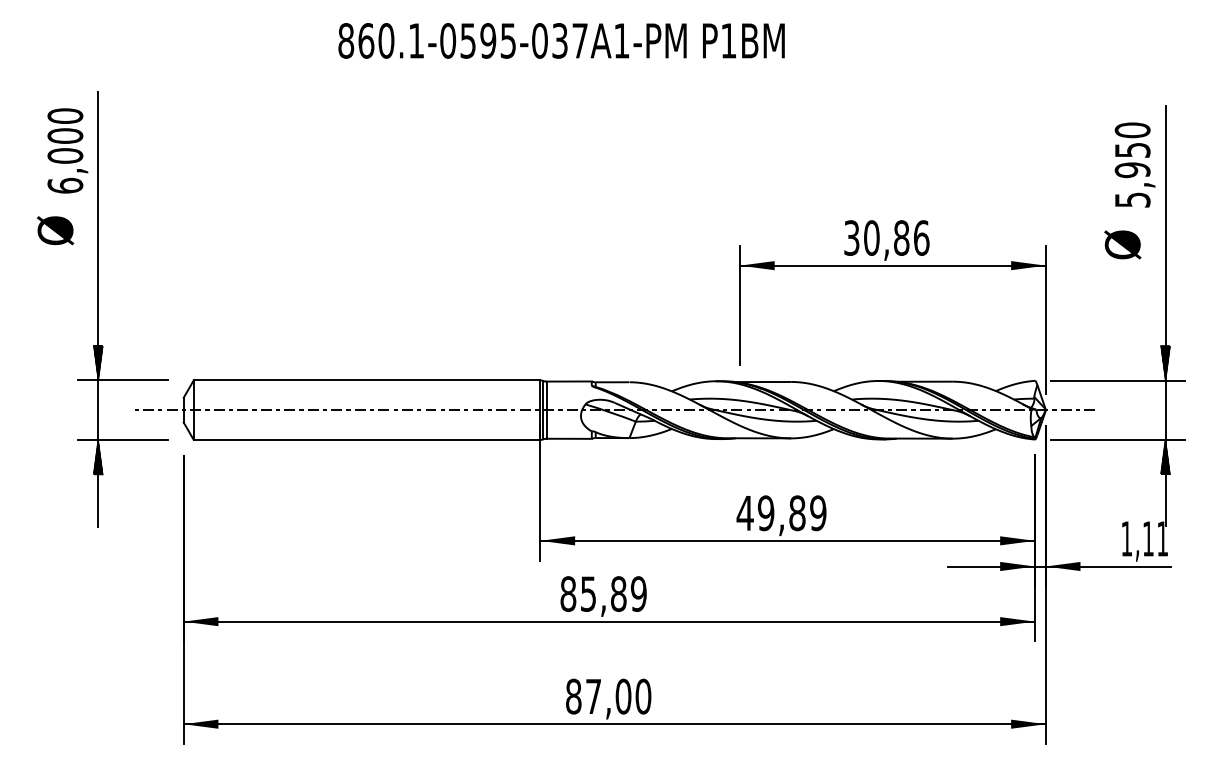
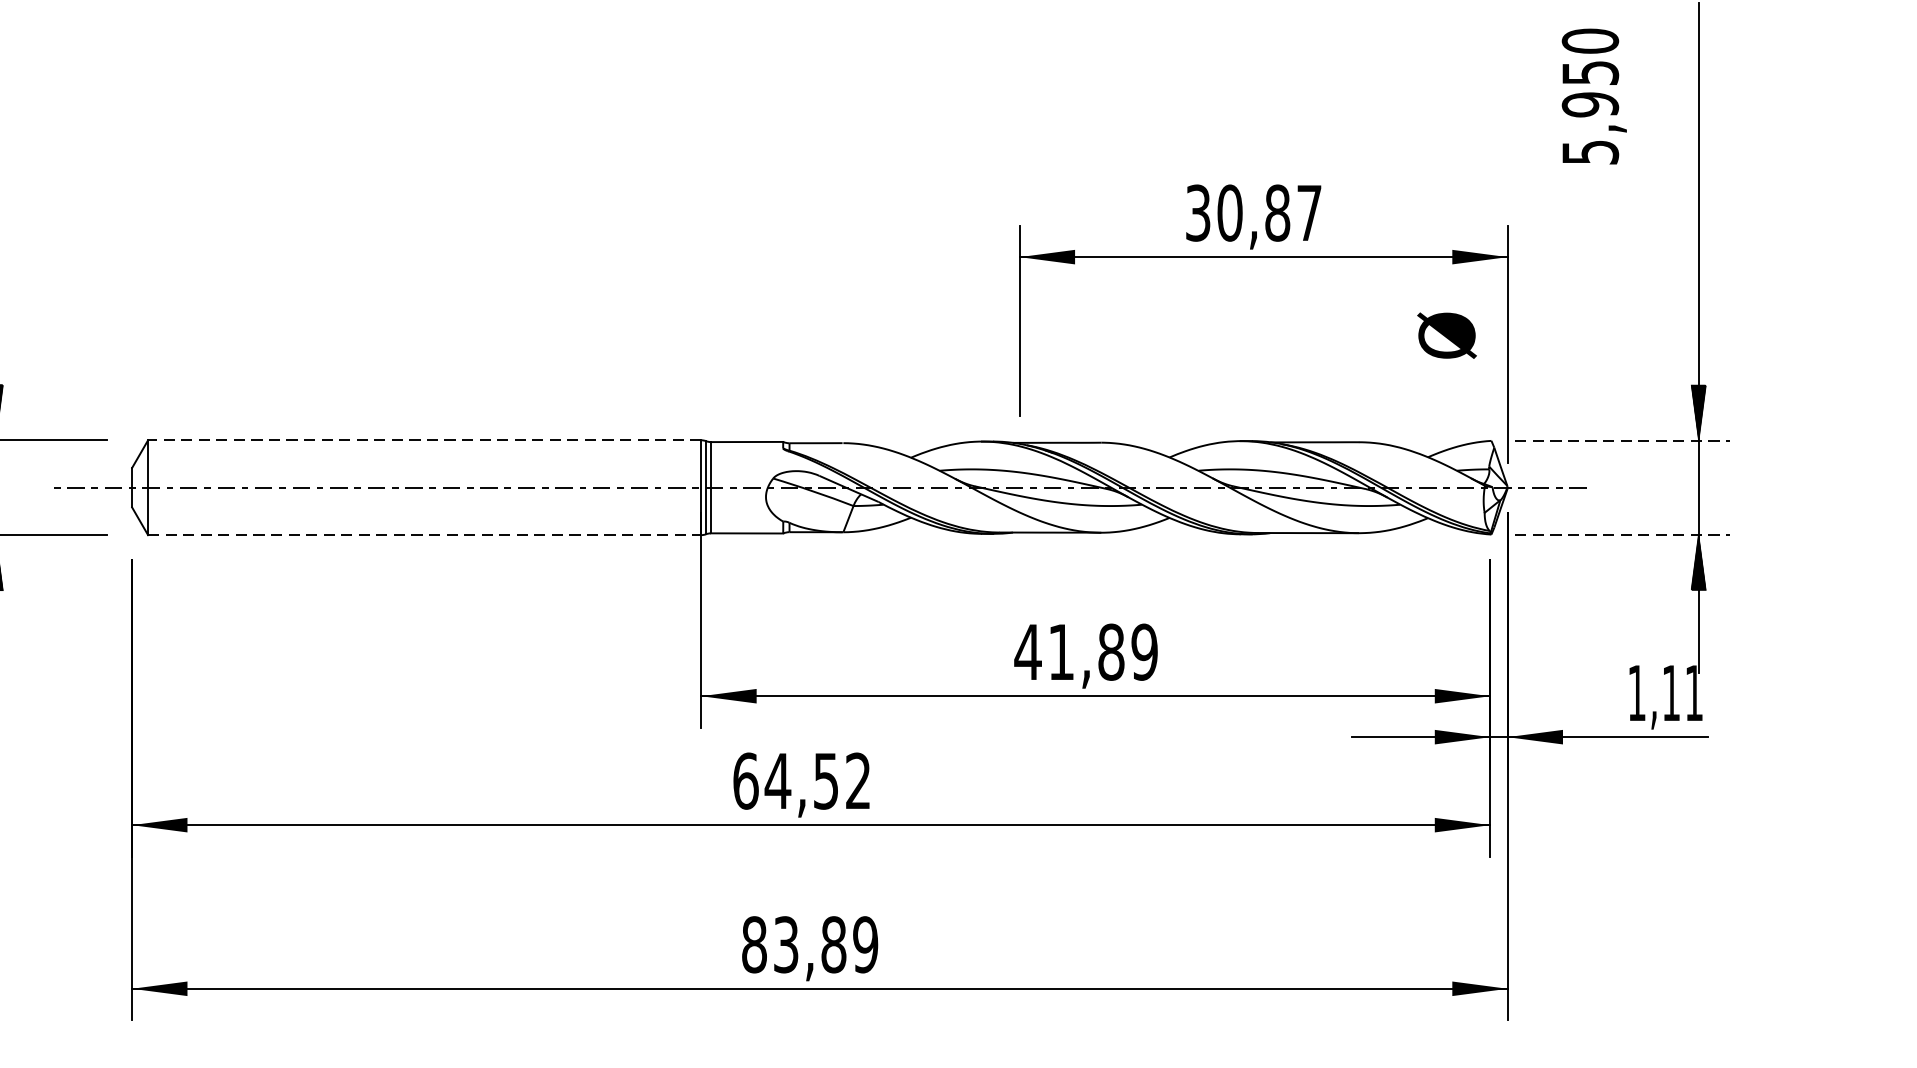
text: (1134, 164) -> (1593, 95), moved
text: (921, 237) -> (1309, 212), 30,86 -> 30,87
text: (1122, 244) -> (1446, 335), moved
line: (366, 380) -> (423, 440), solid -> dashed
line: (1118, 380) -> (1623, 440), solid -> dashed
line: (367, 439) -> (425, 534), solid -> dashed
line: (1118, 439) -> (1623, 534), solid -> dashed
text: (765, 513) -> (1060, 652), 49,89 -> 41,89
text: (603, 593) -> (801, 780), 85,89 -> 64,52
text: (618, 696) -> (825, 944), 87,00 -> 83,89

